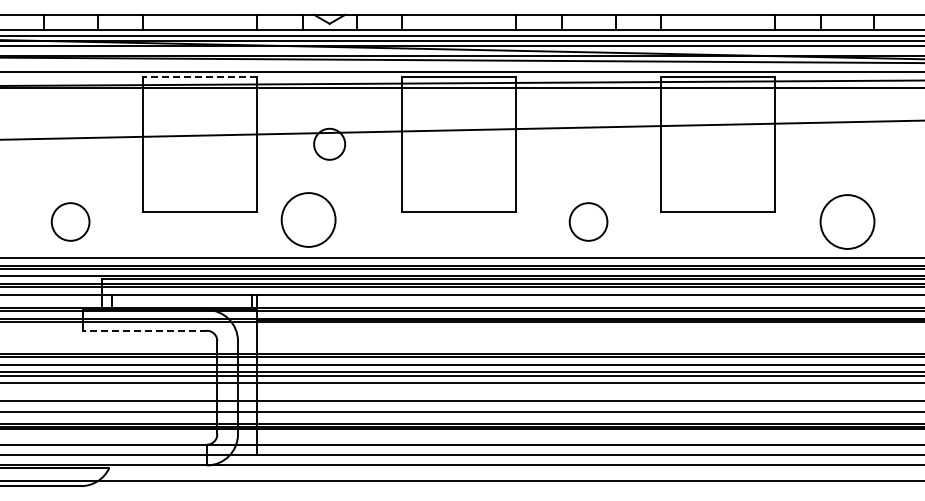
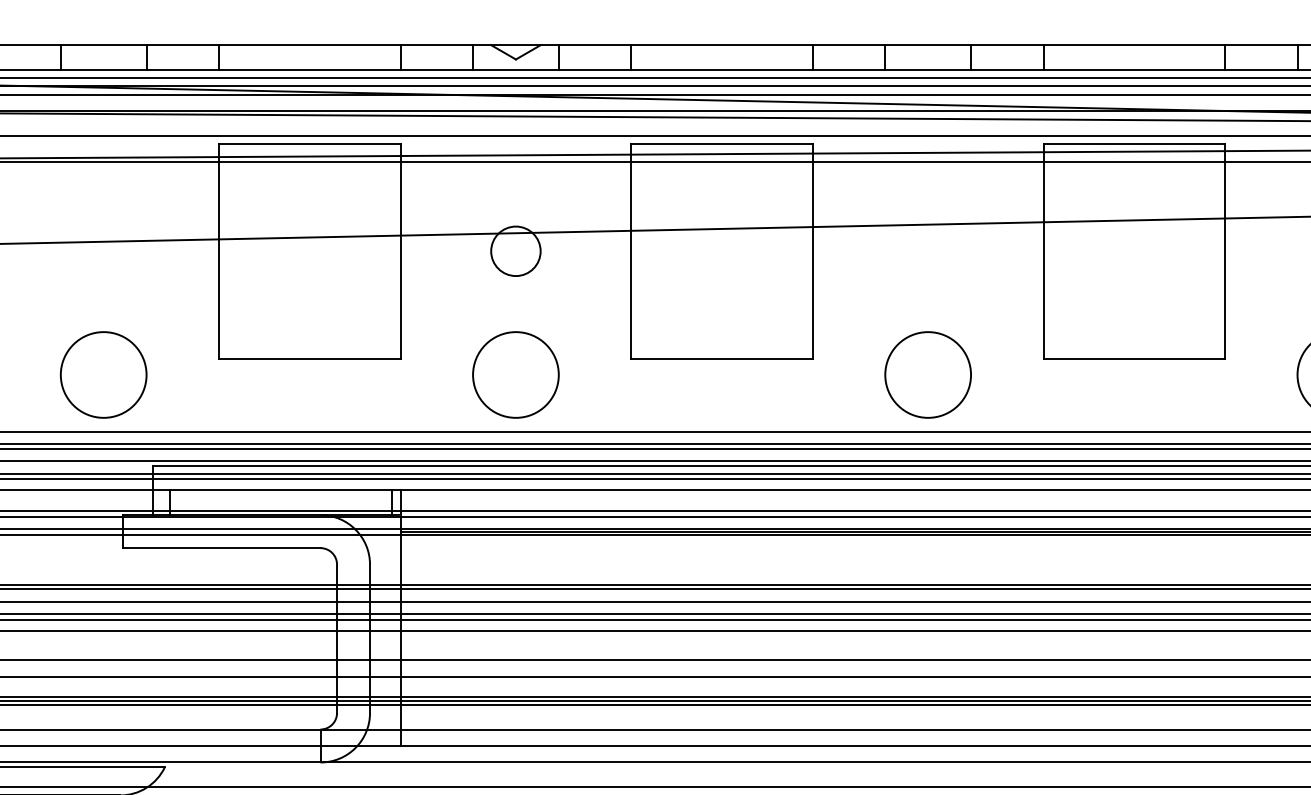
line: (200, 77) -> (310, 144), dashed -> solid
circle: (308, 219) -> (515, 374), moved
circle: (70, 221) -> (103, 374), size x1.43
circle: (588, 221) -> (928, 374), size x1.43
line: (144, 330) -> (221, 547), dashed -> solid

